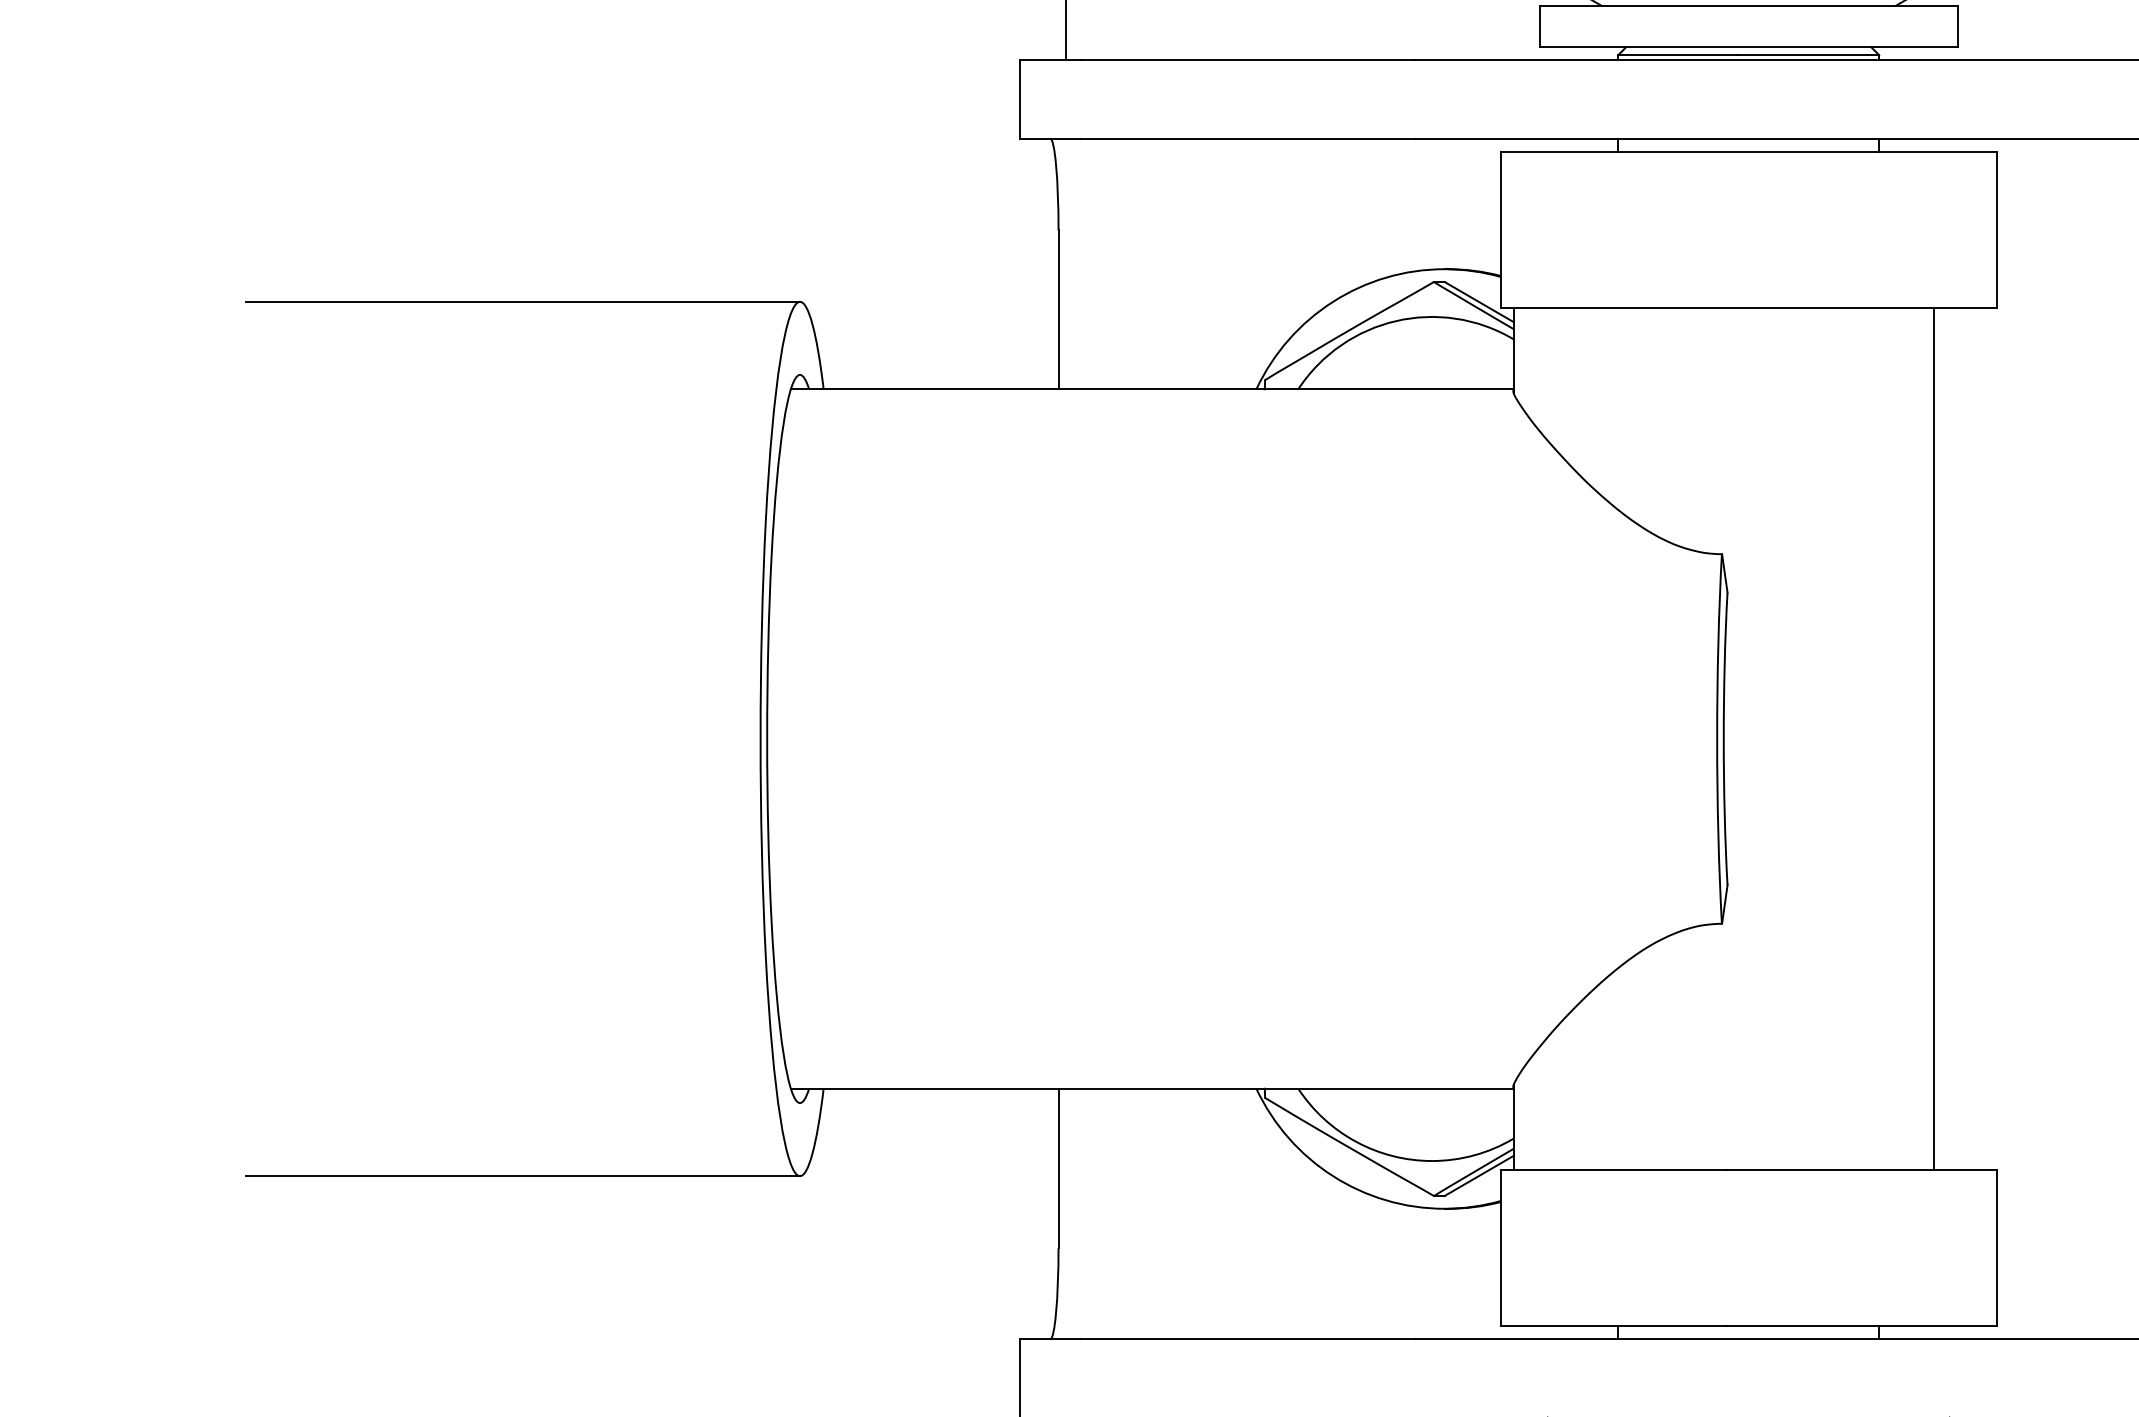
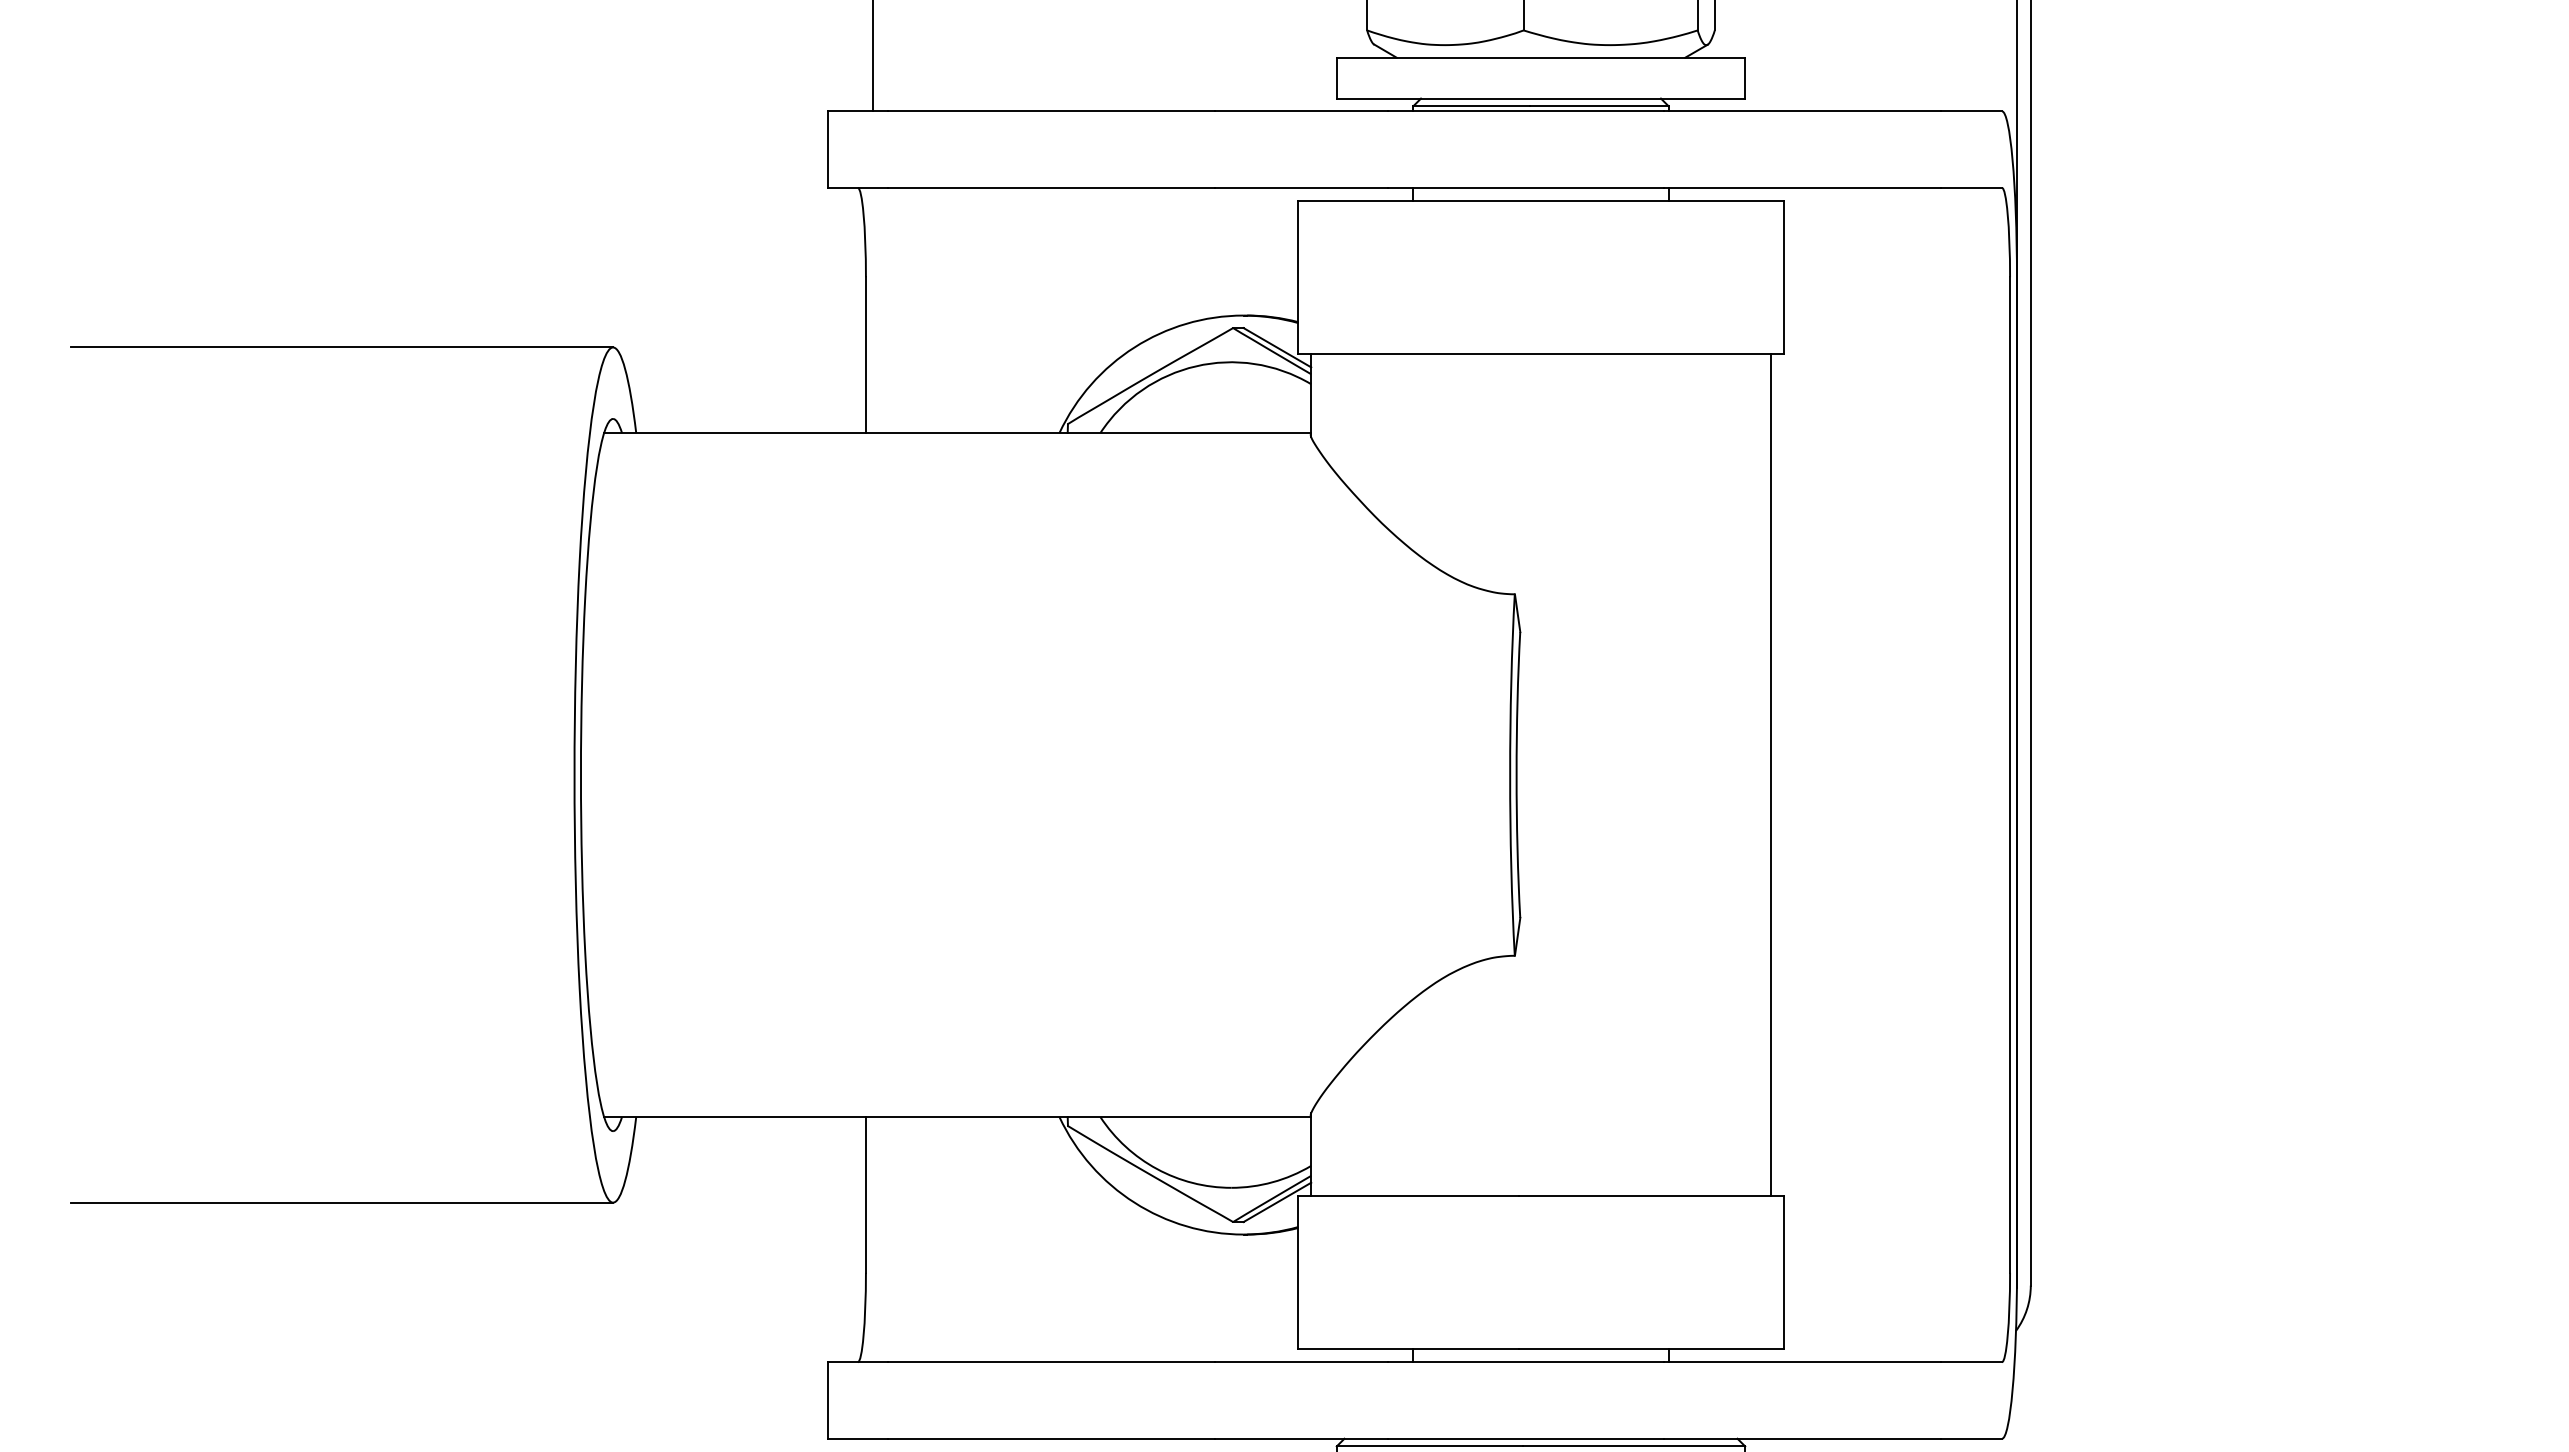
line: (1933, 738) -> (1770, 774), moved

